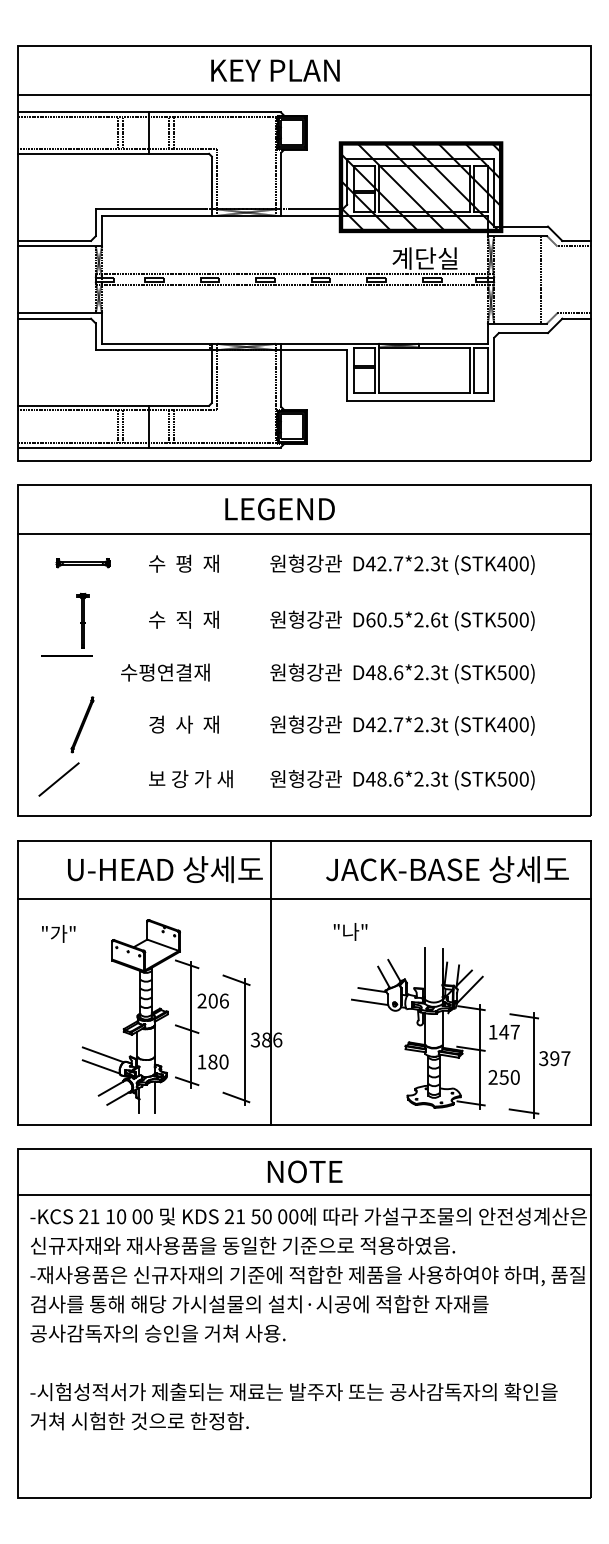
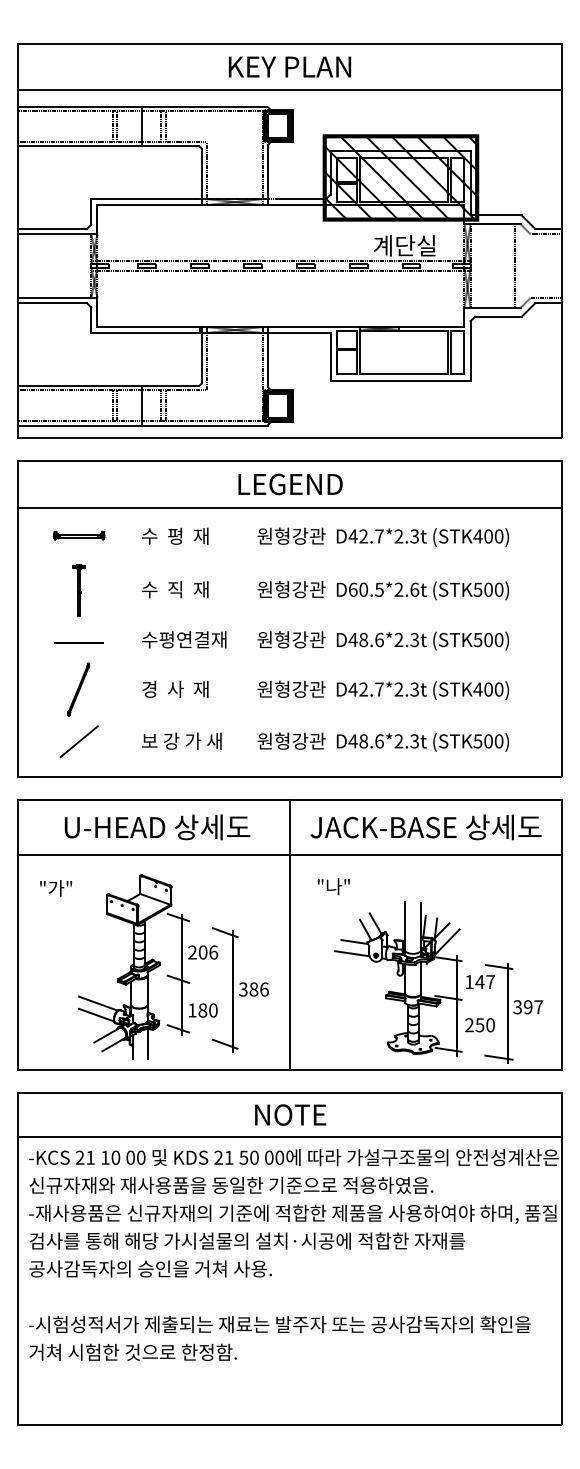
text: (275, 70) -> (290, 66), moved
text: (279, 509) -> (290, 484), moved
line: (66, 655) -> (78, 641), moved
text: (165, 672) -> (184, 639), moved
line: (58, 779) -> (78, 741), moved
line: (270, 982) -> (290, 934), moved

